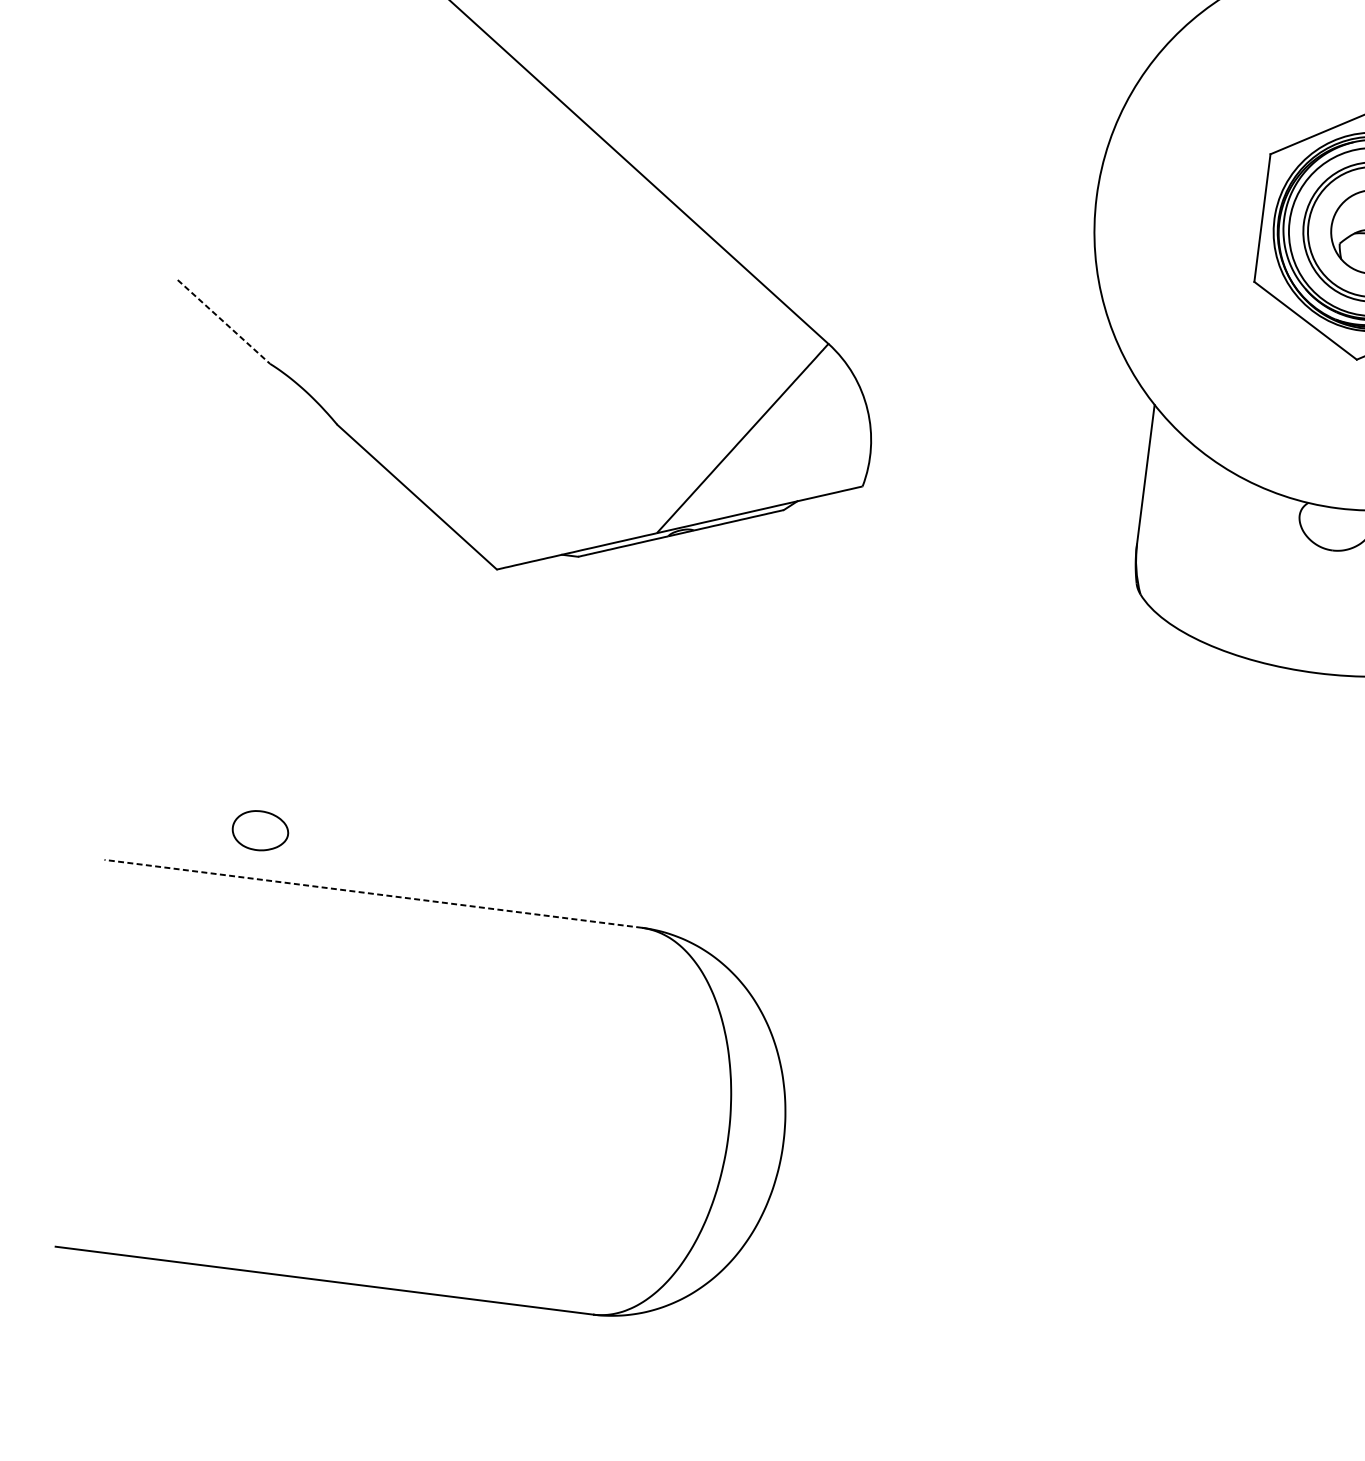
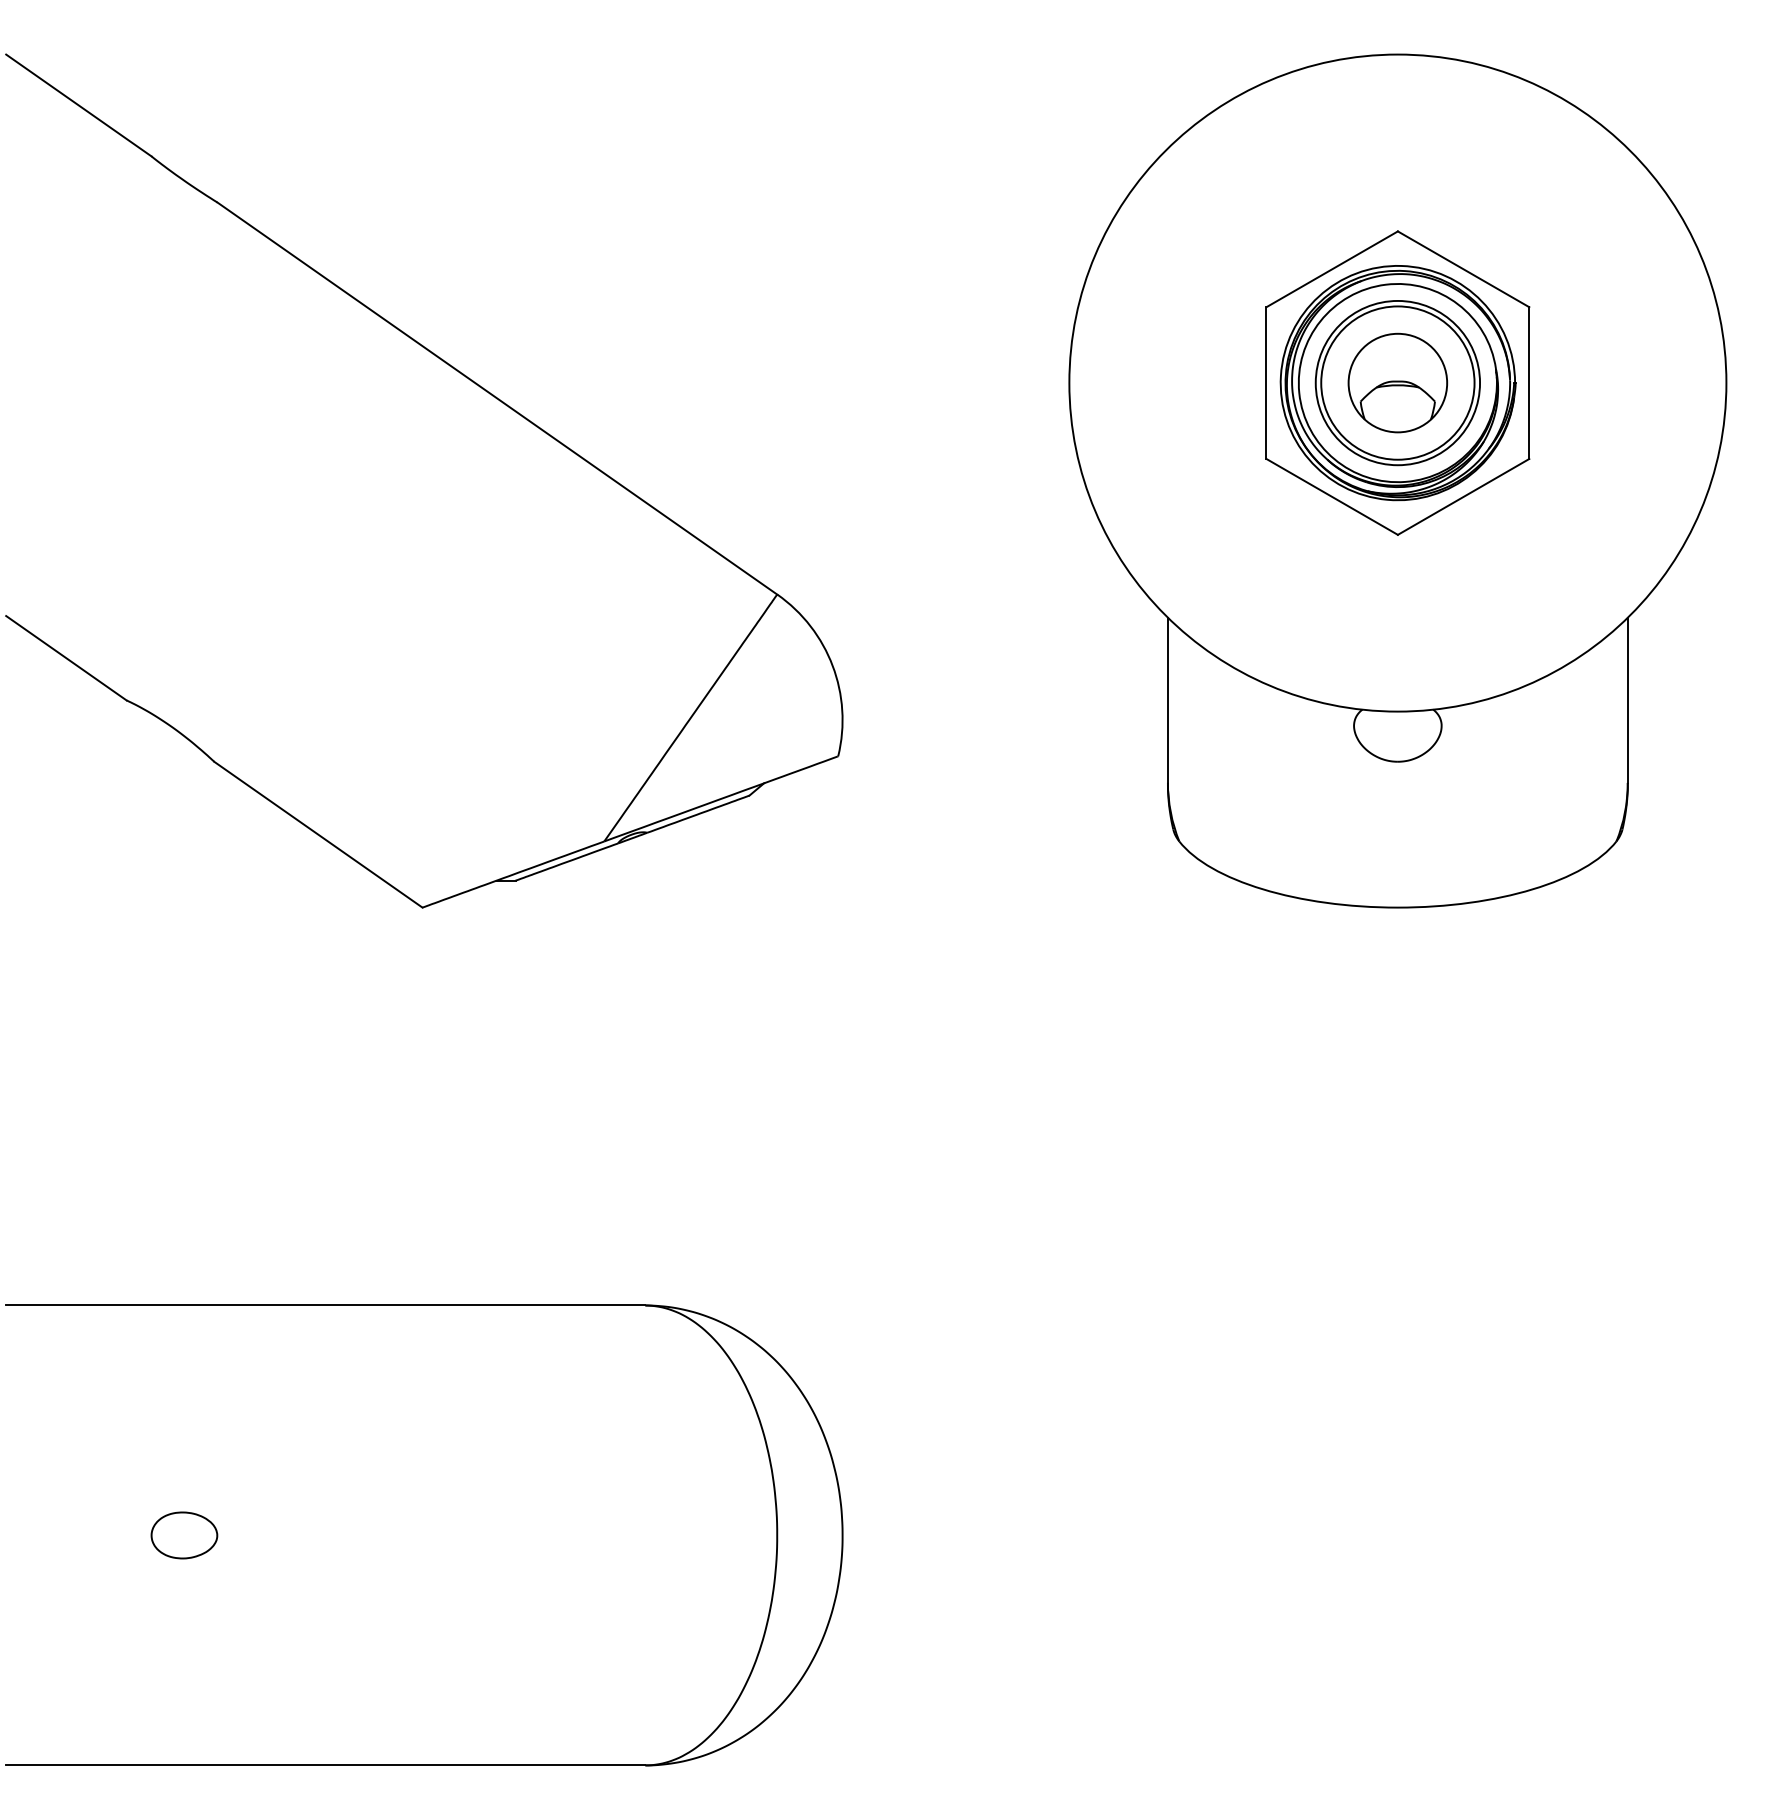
line: (223, 322) -> (66, 658), dashed -> solid
part: (260, 830) -> (184, 1535), moved
line: (373, 893) -> (325, 1305), dashed -> solid

